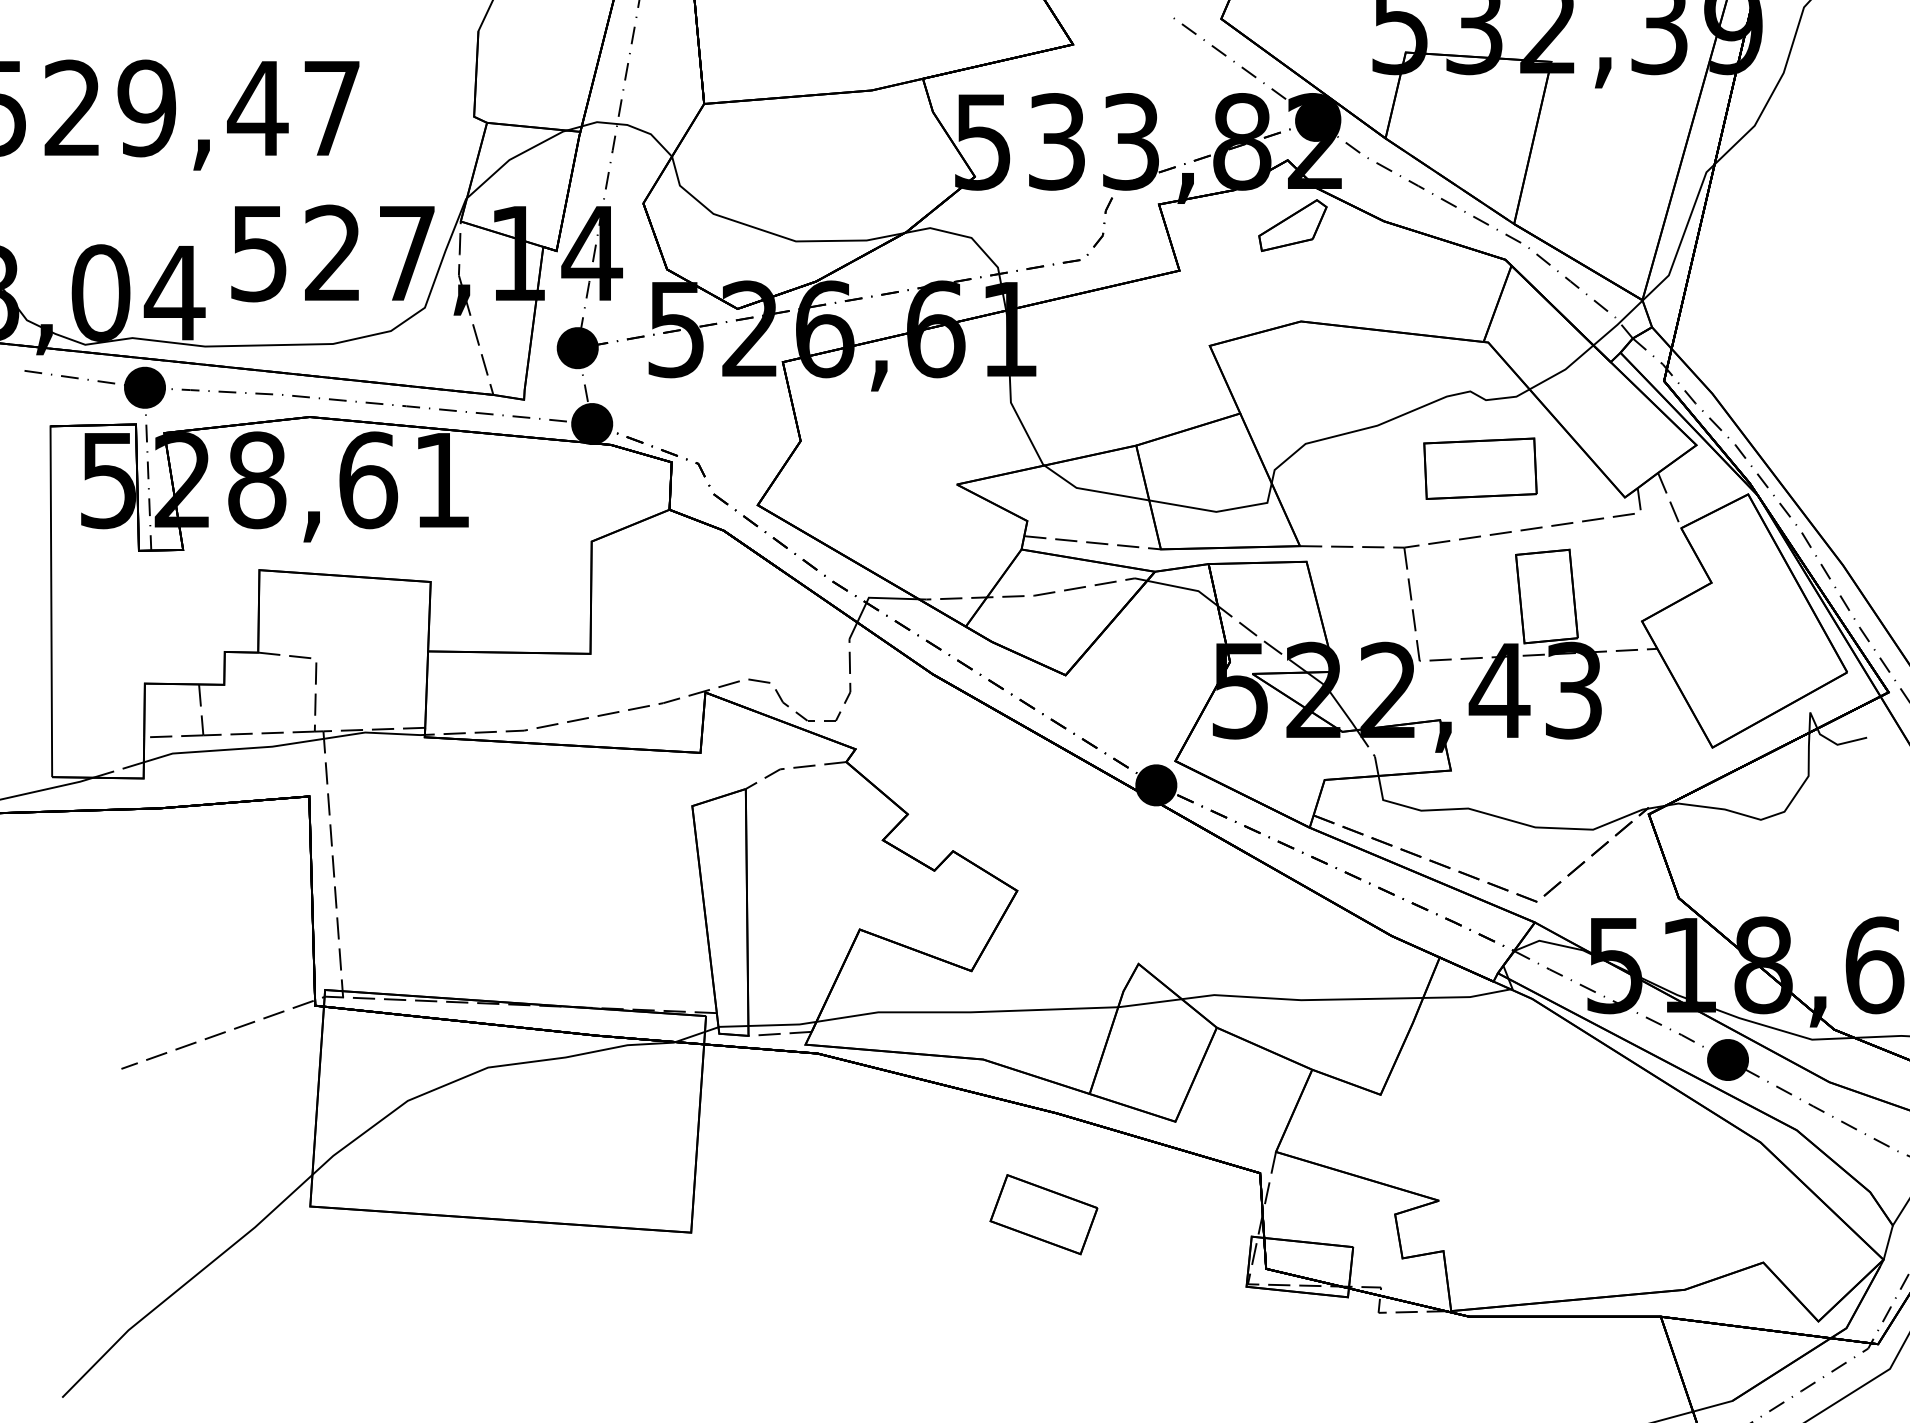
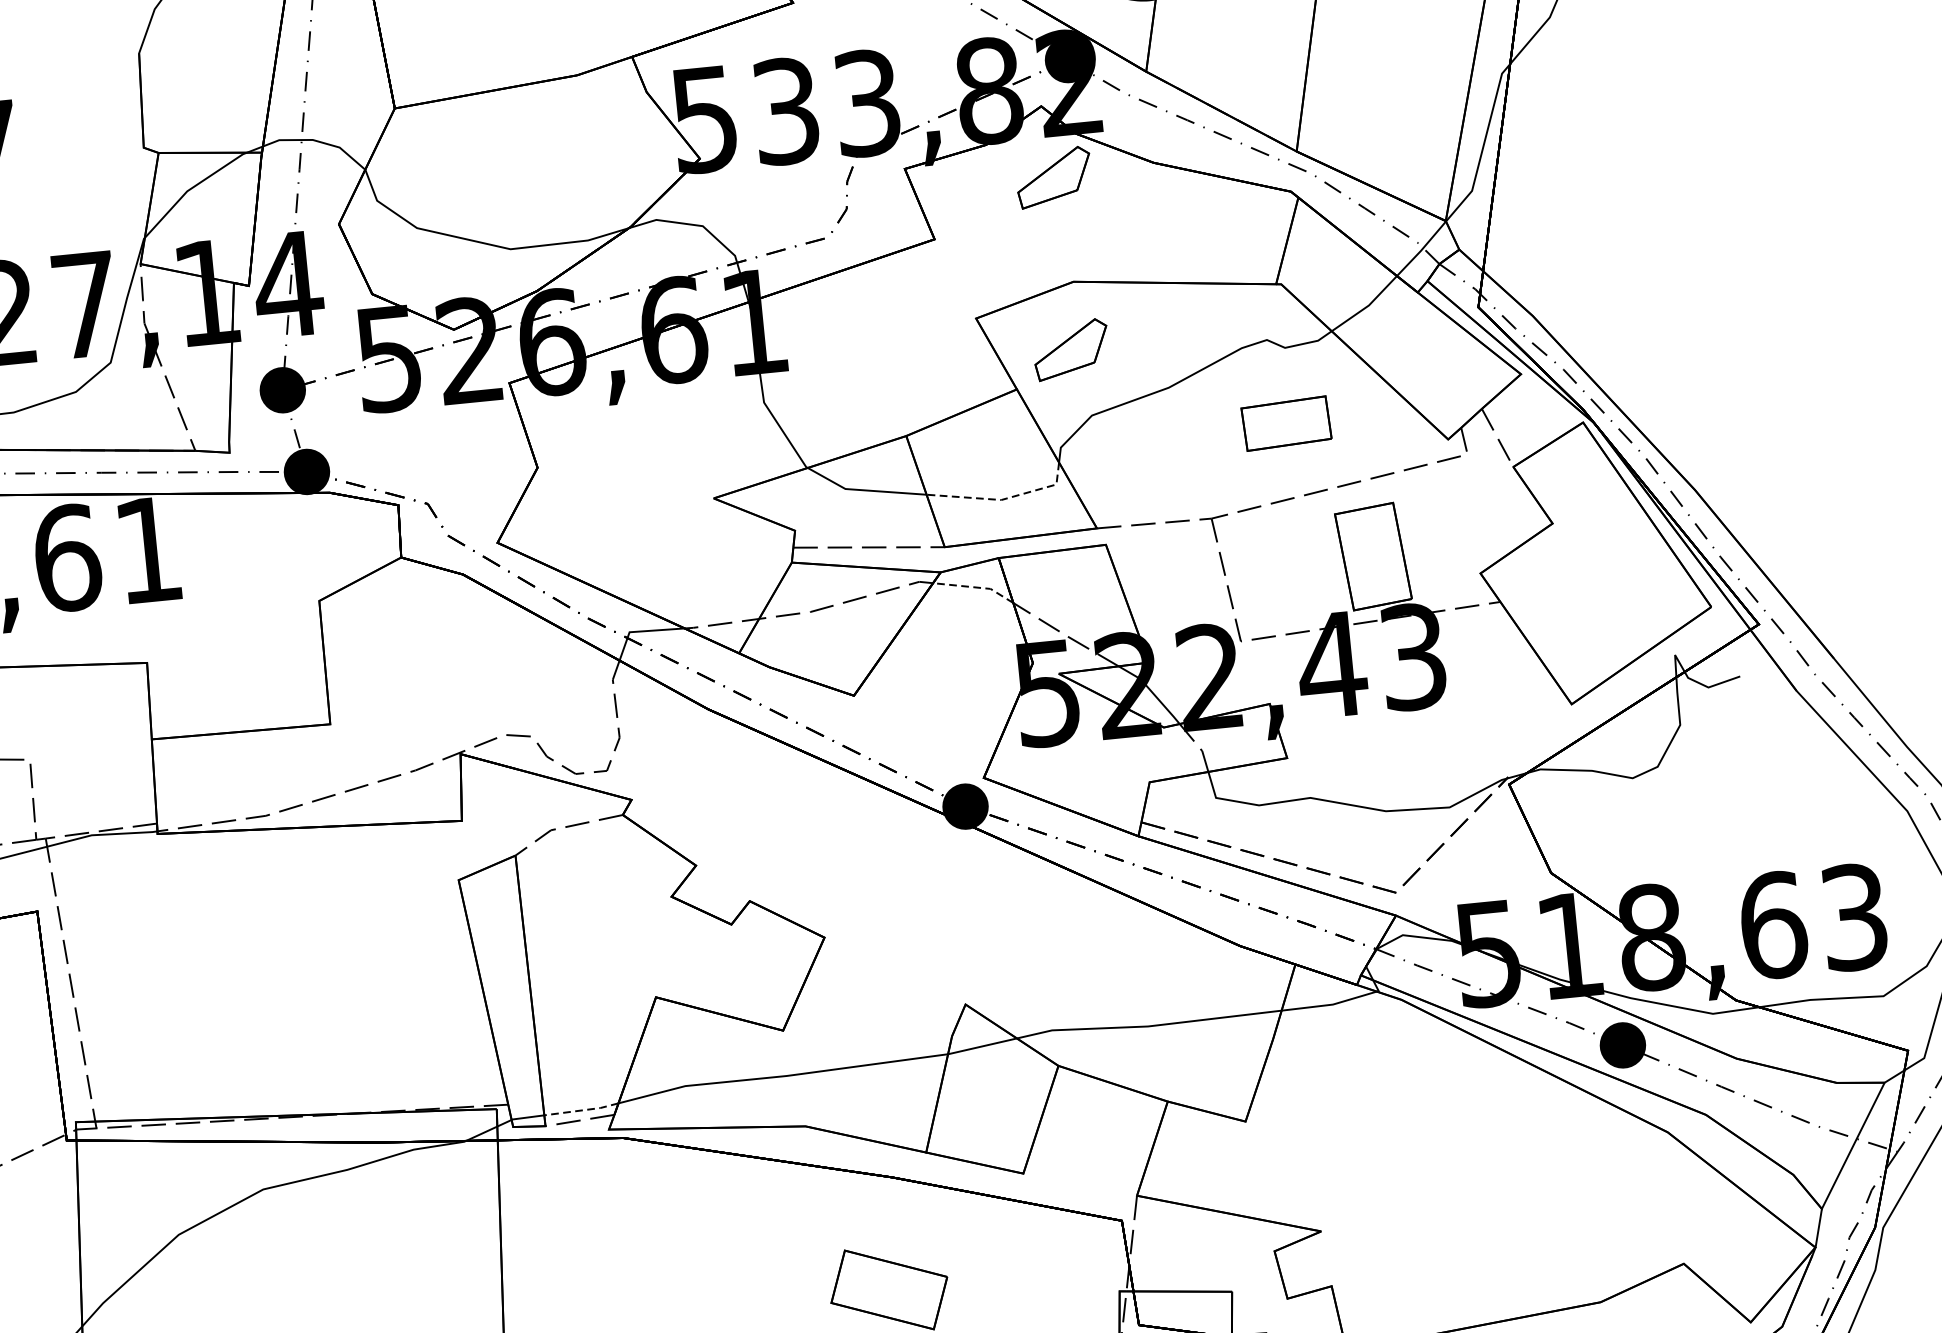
part: (1292, 382) -> (1070, 349), added
part: (1480, 468) -> (1286, 423), size x0.7
line: (1218, 511) -> (1003, 499), solid -> dashed
line: (1184, 588) -> (974, 587), solid -> dashed
line: (782, 1024) -> (581, 1109), solid -> dashed

